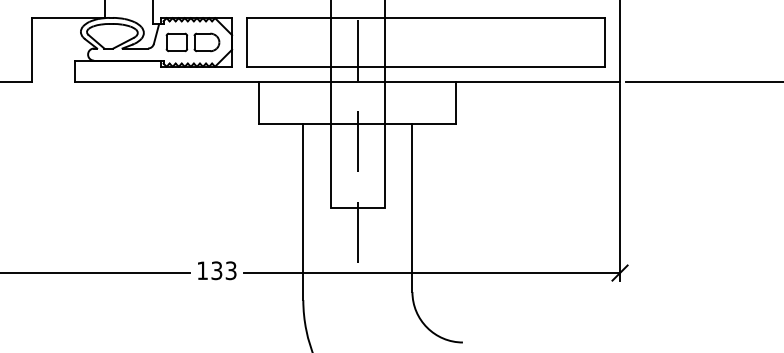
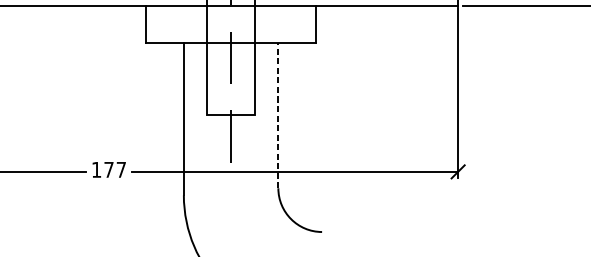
line: (412, 208) -> (278, 115), solid -> dashed
text: (223, 270) -> (114, 169), 133 -> 177

